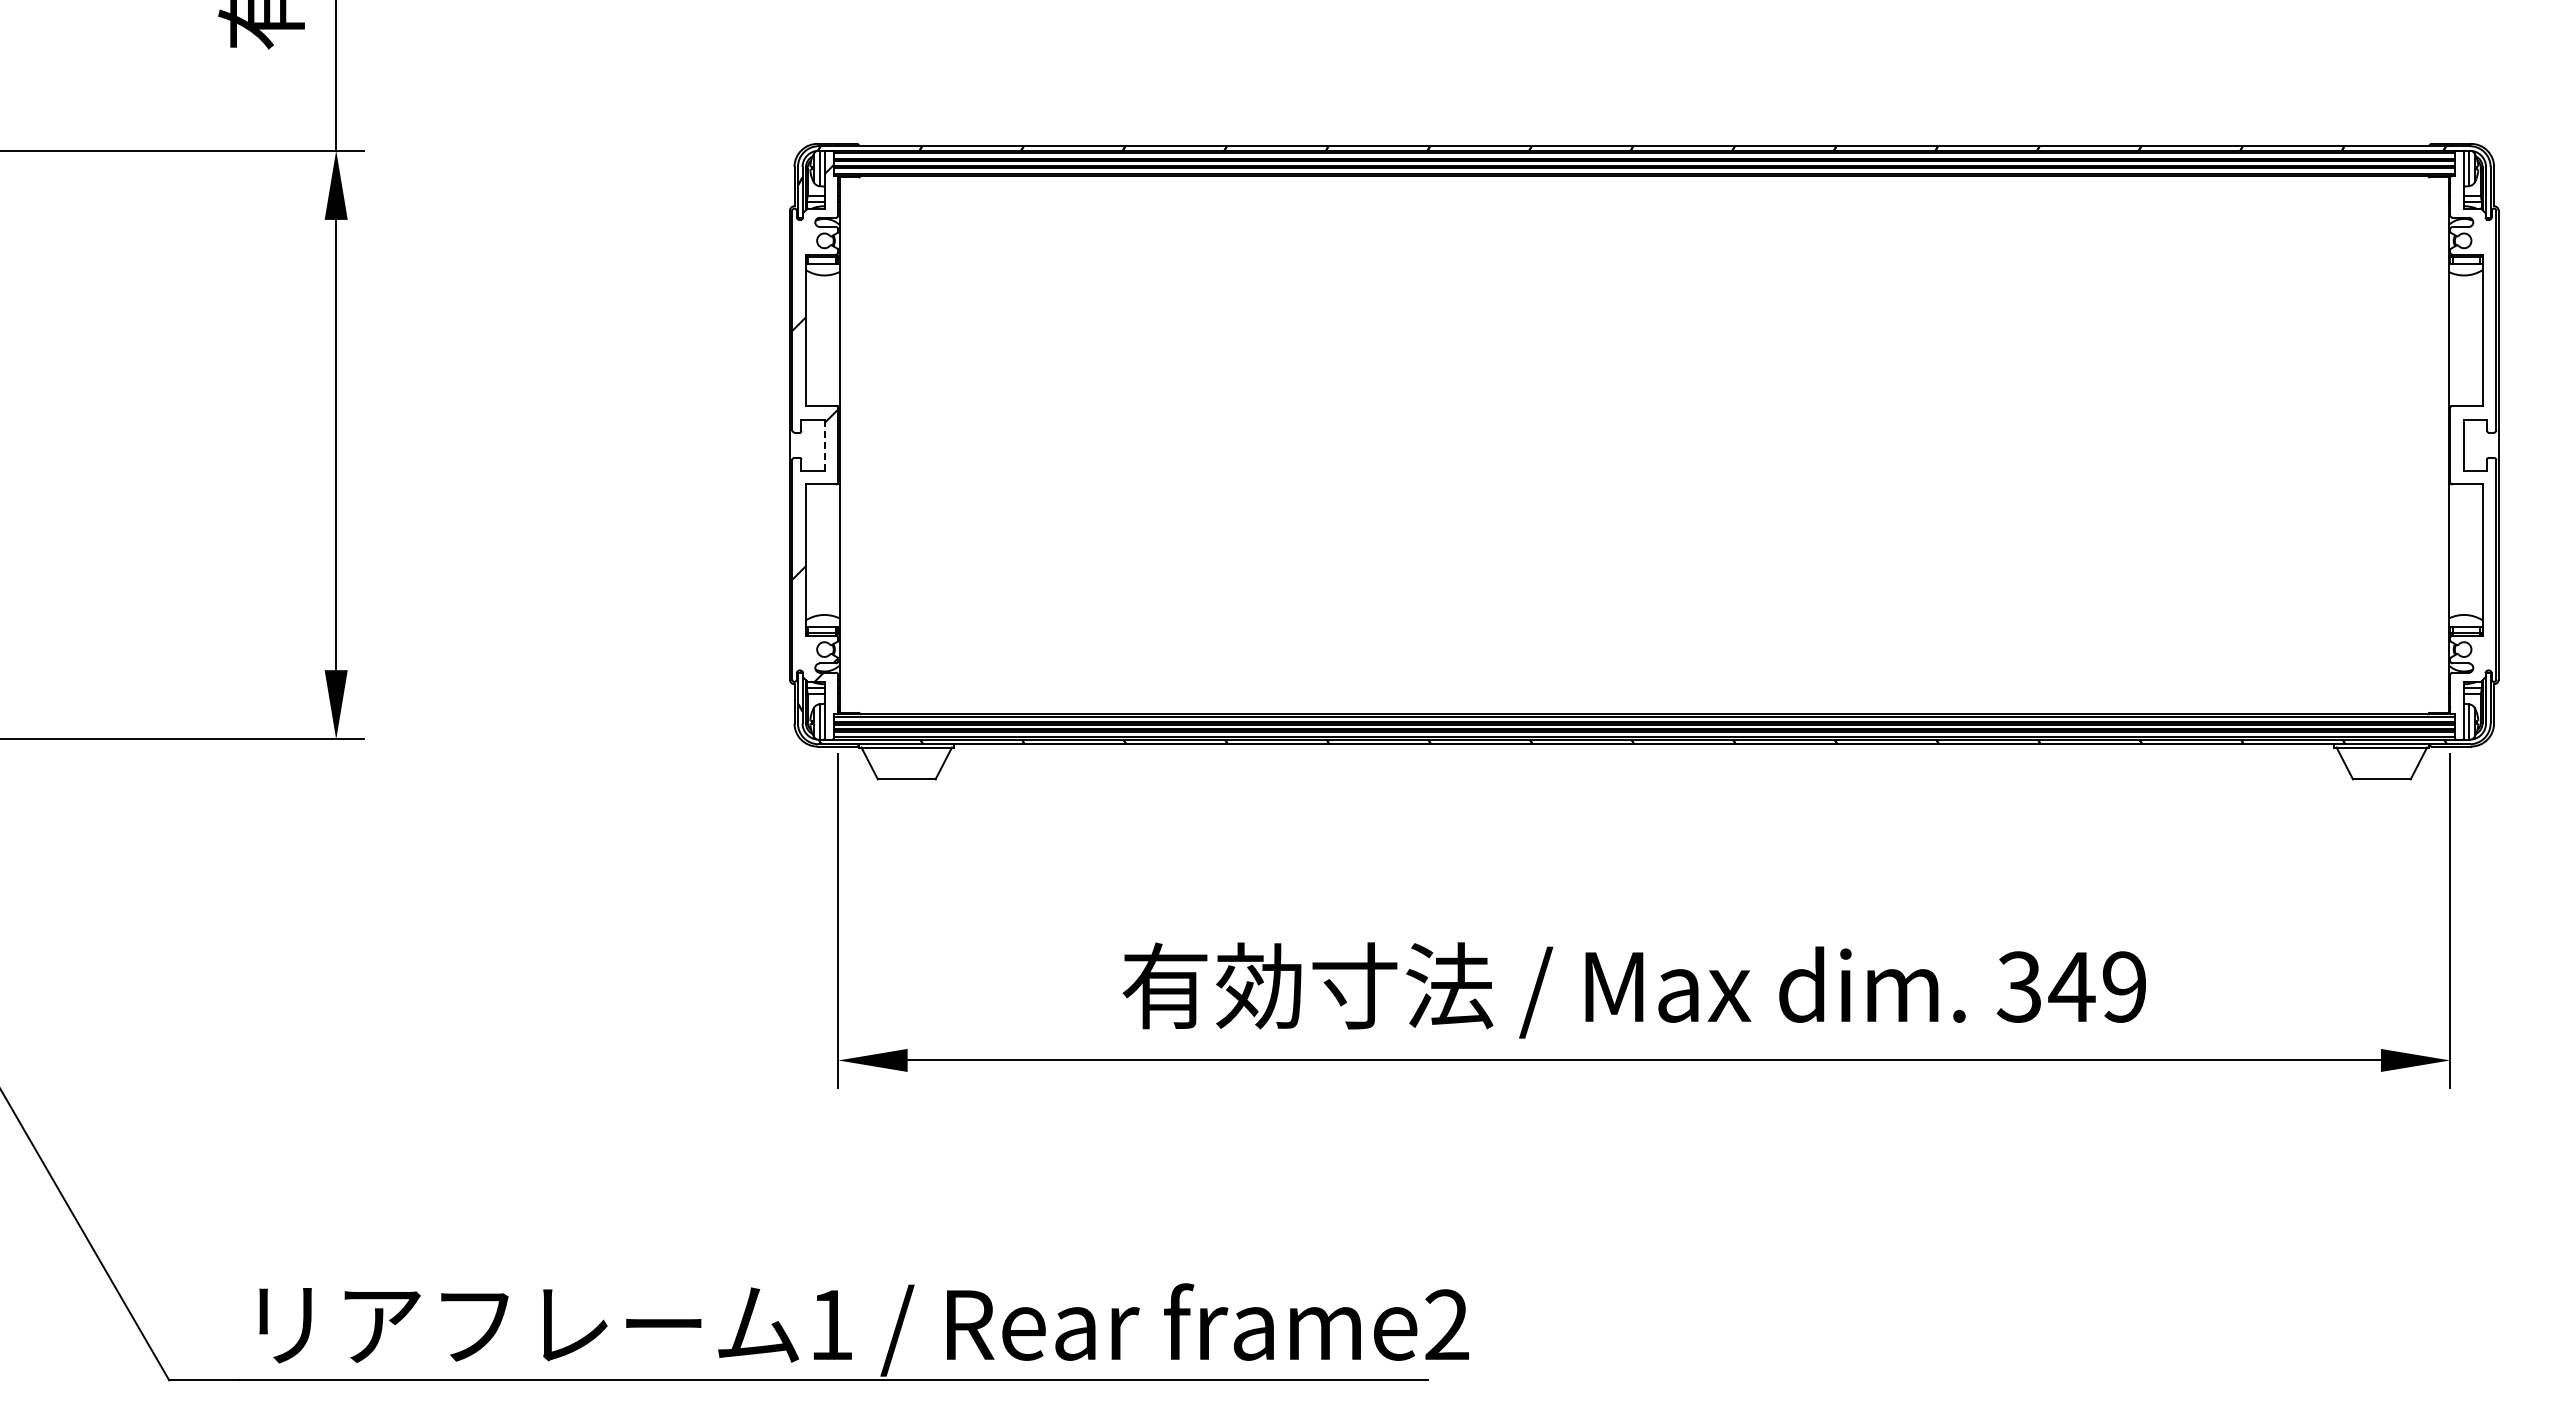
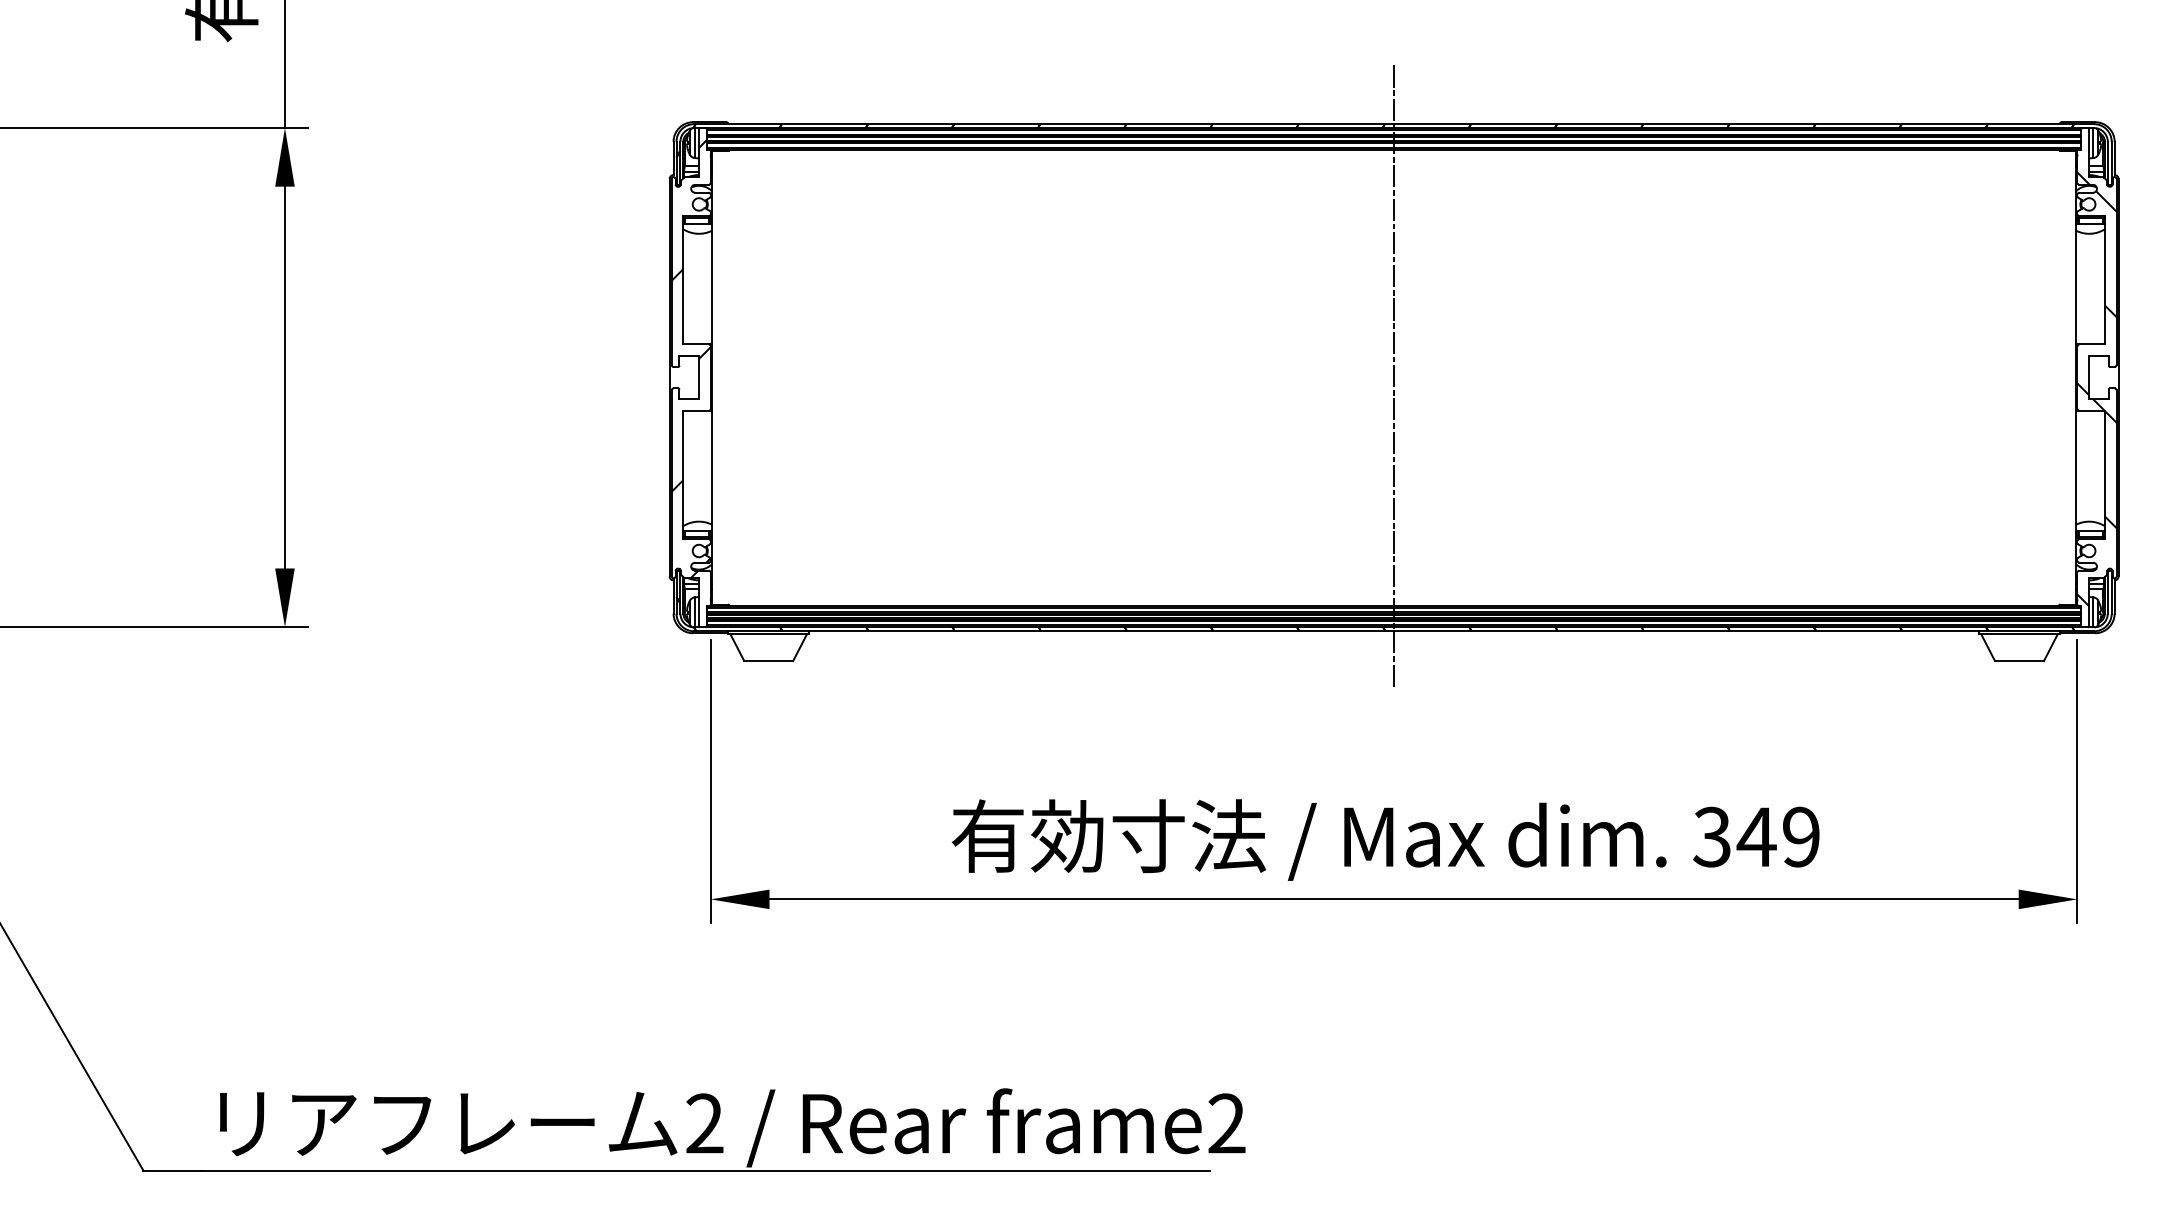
line: (1644, 444) -> (1394, 377), added
line: (824, 445) -> (698, 377), dashed -> solid
hatch: (2473, 458) -> (2097, 388), added
text: (831, 1324) -> (704, 1123), 1 -> 2

